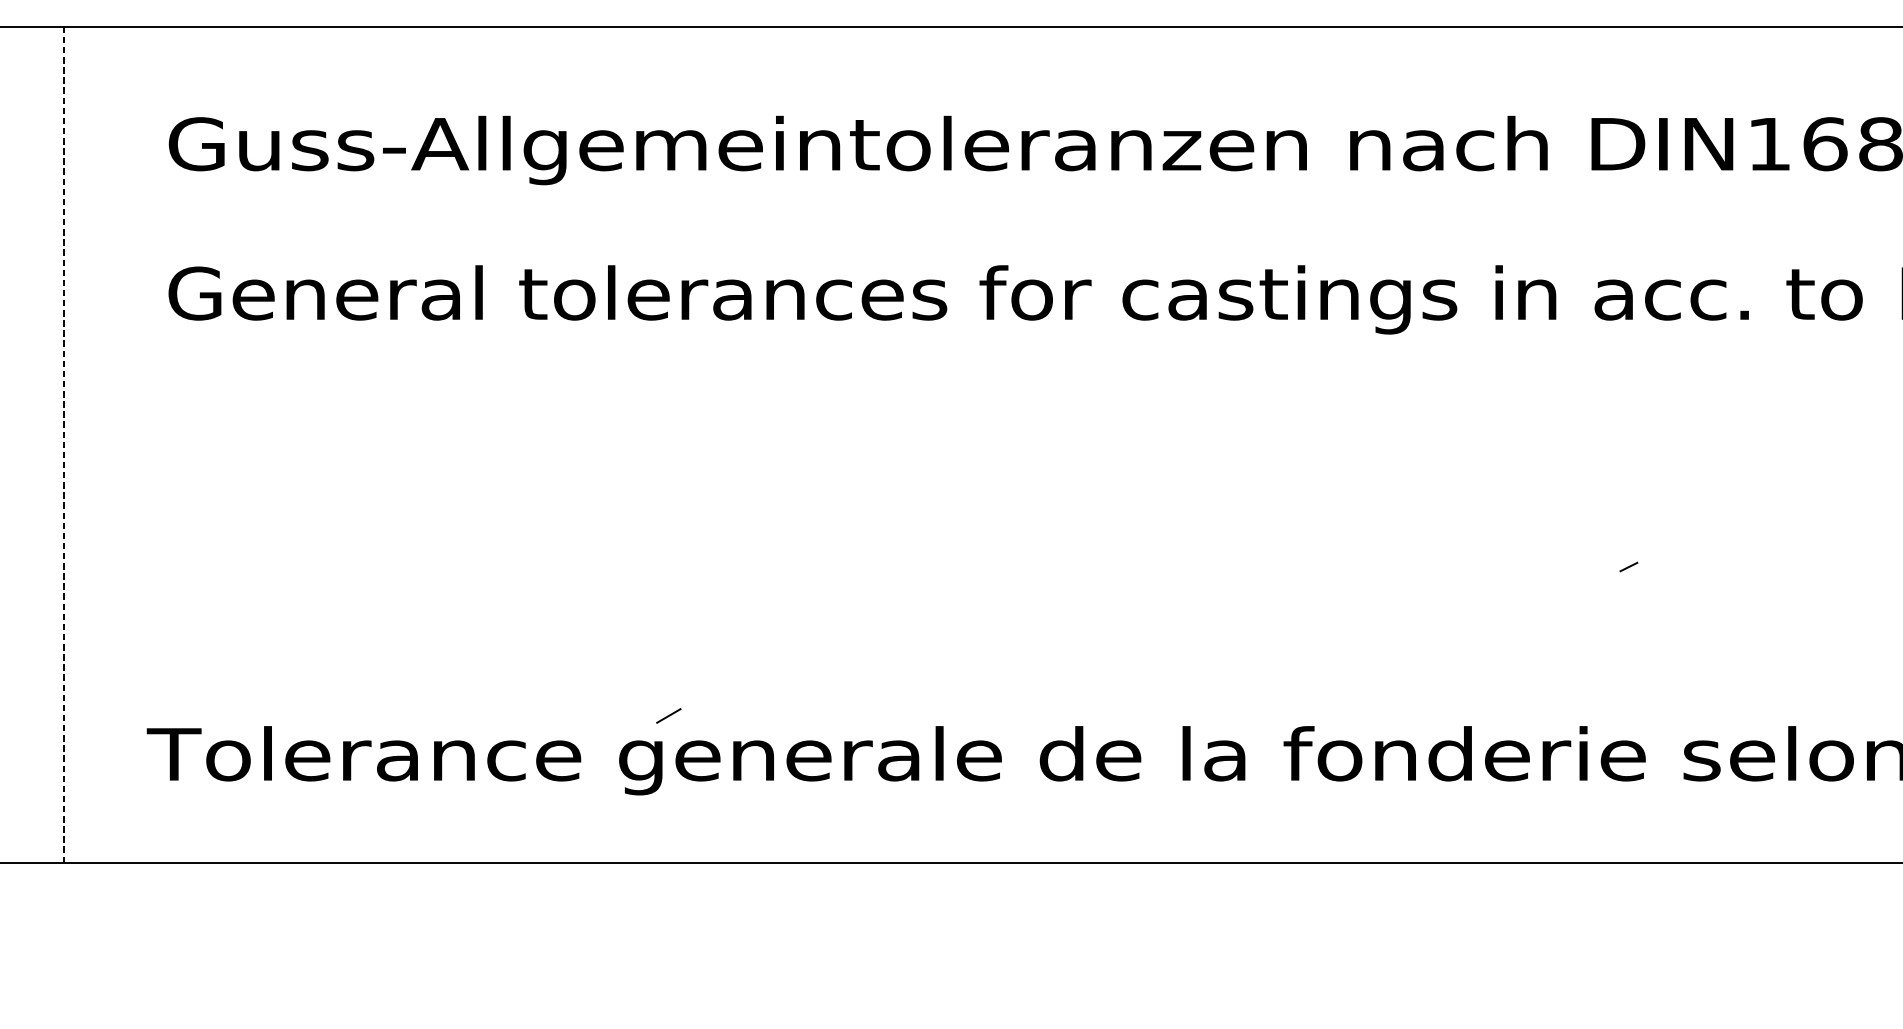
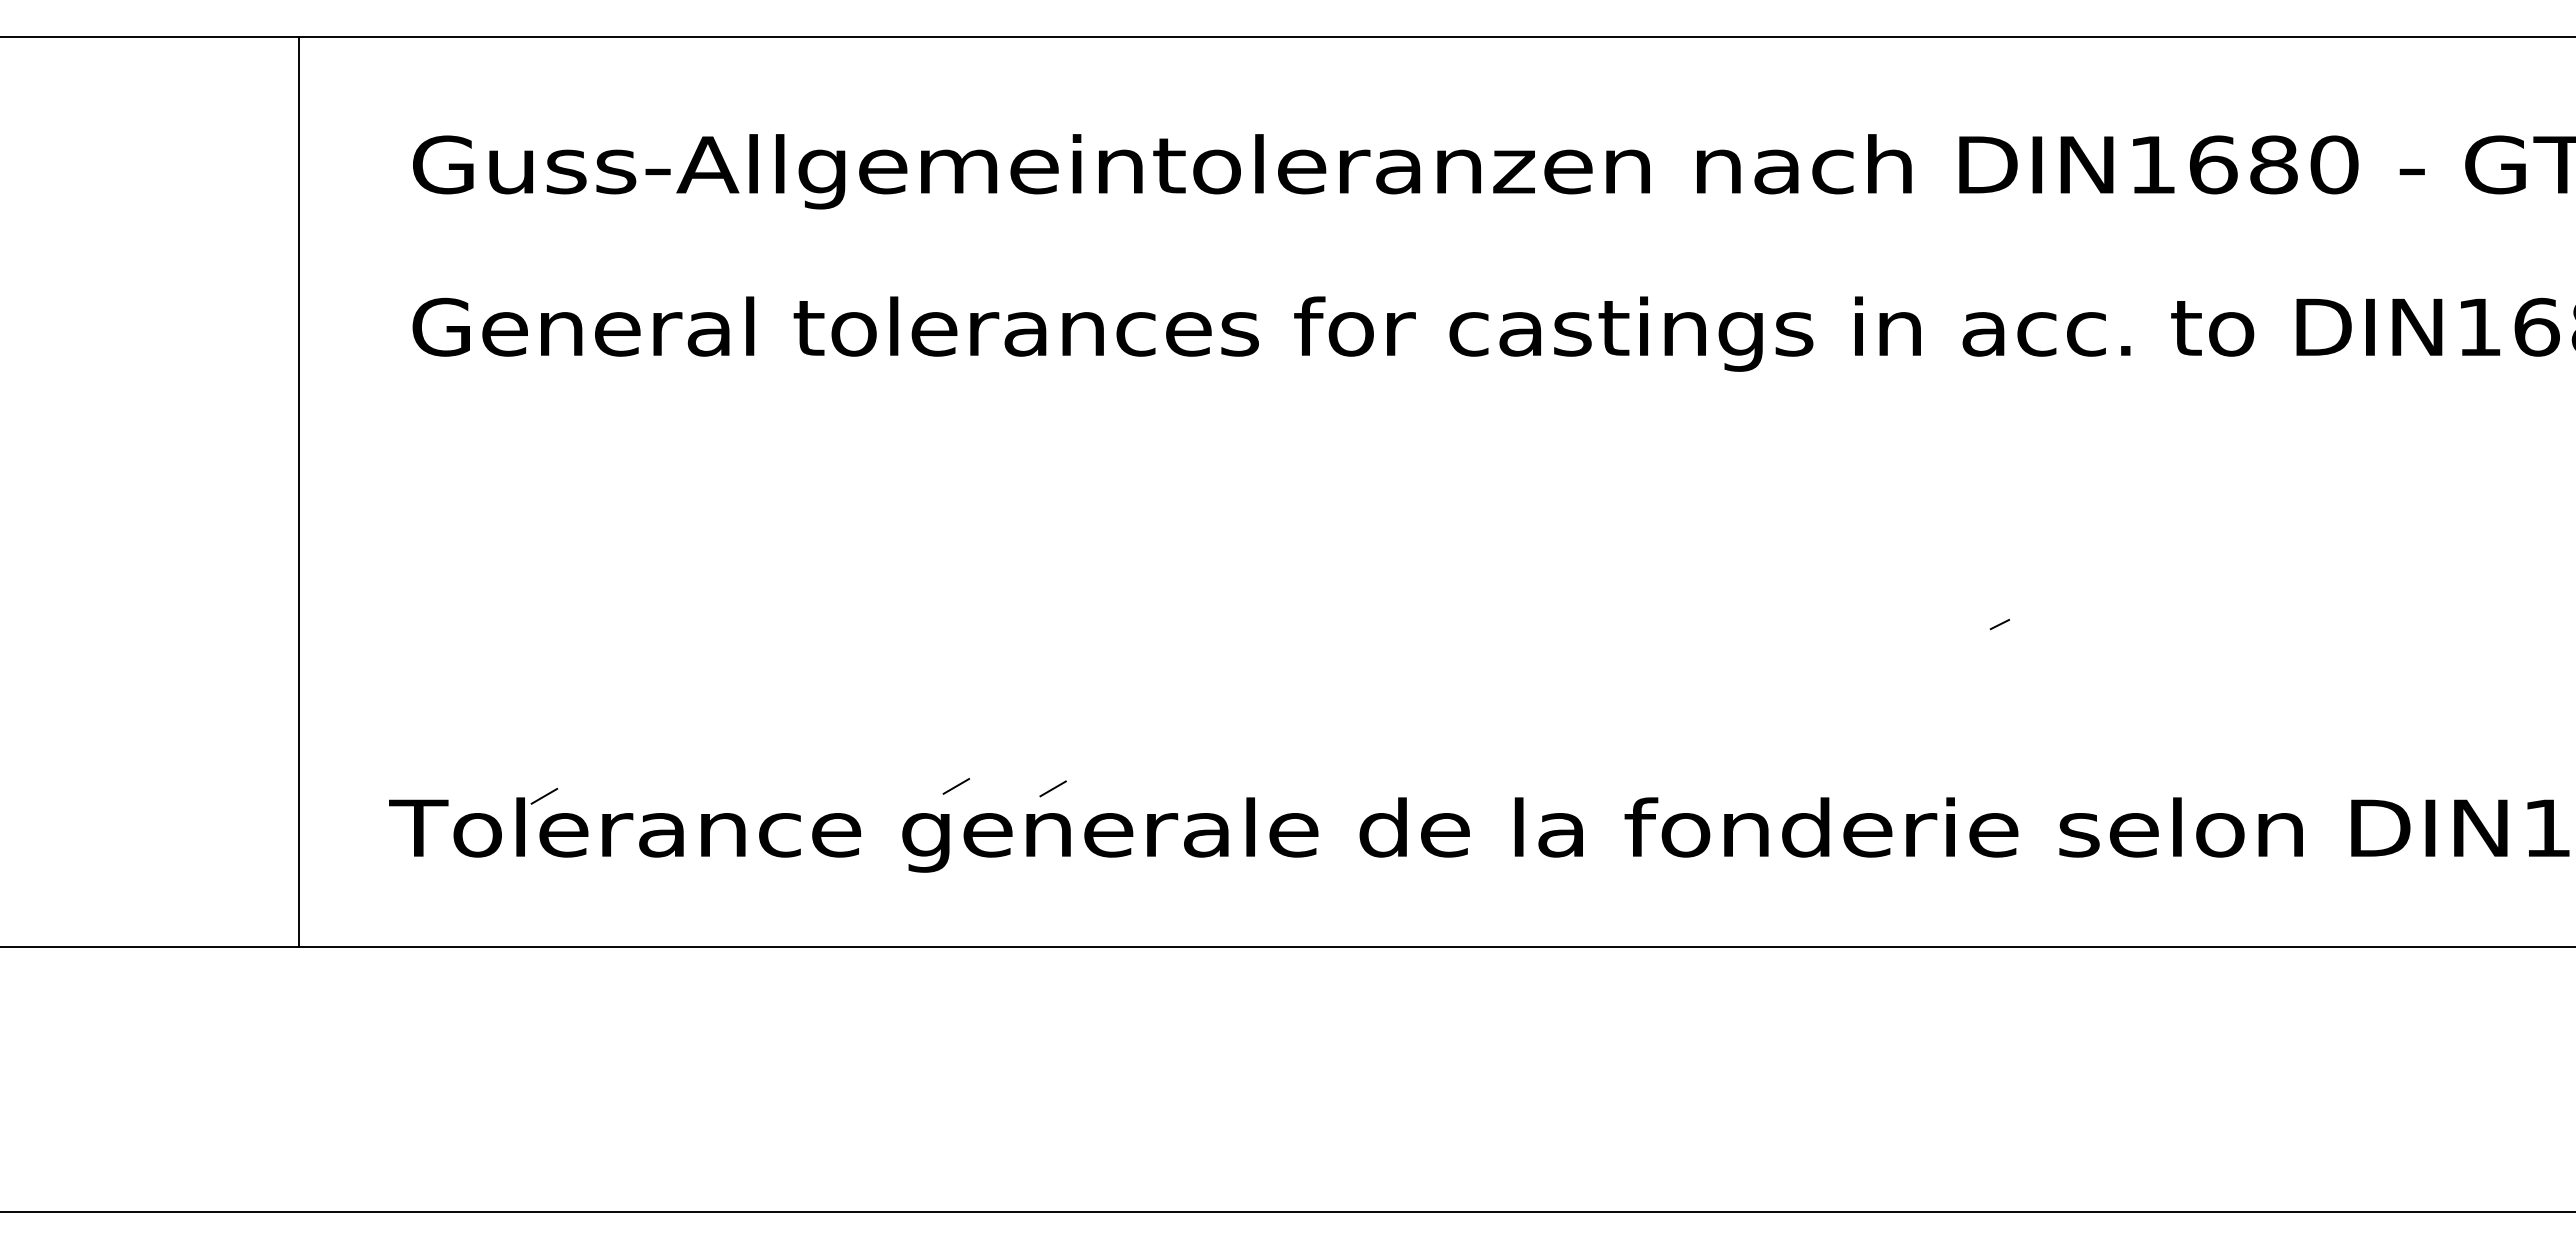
line: (63, 444) -> (298, 491), dashed -> solid
line: (757, 717) -> (1052, 788), added
line: (289, 724) -> (544, 795), added

